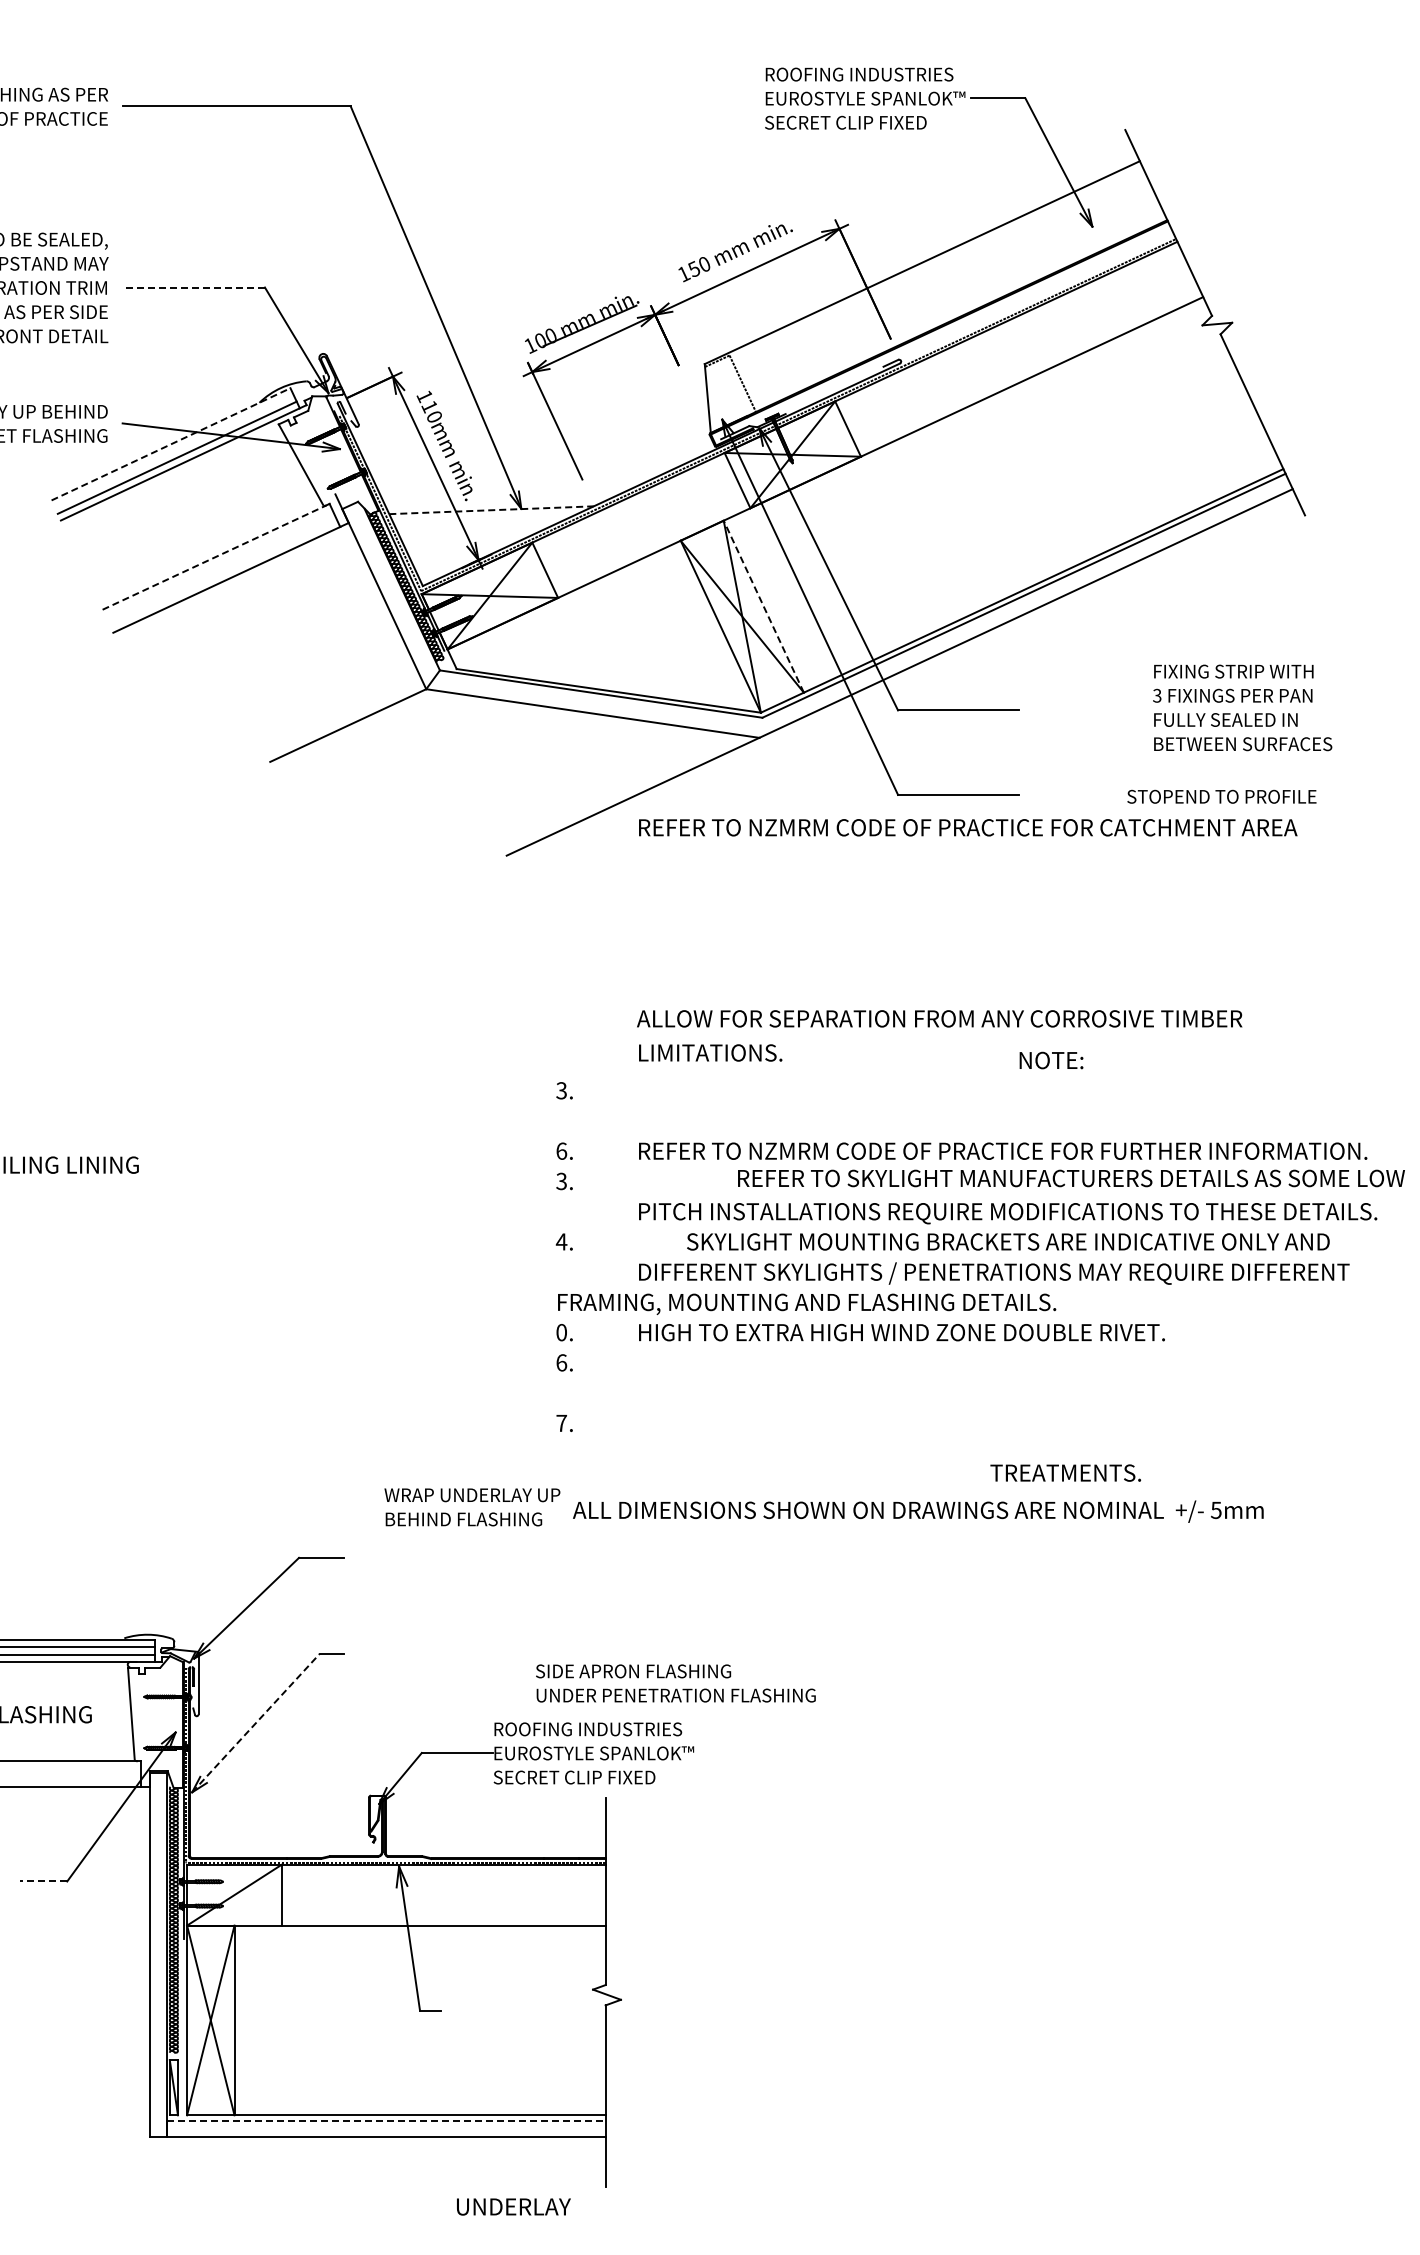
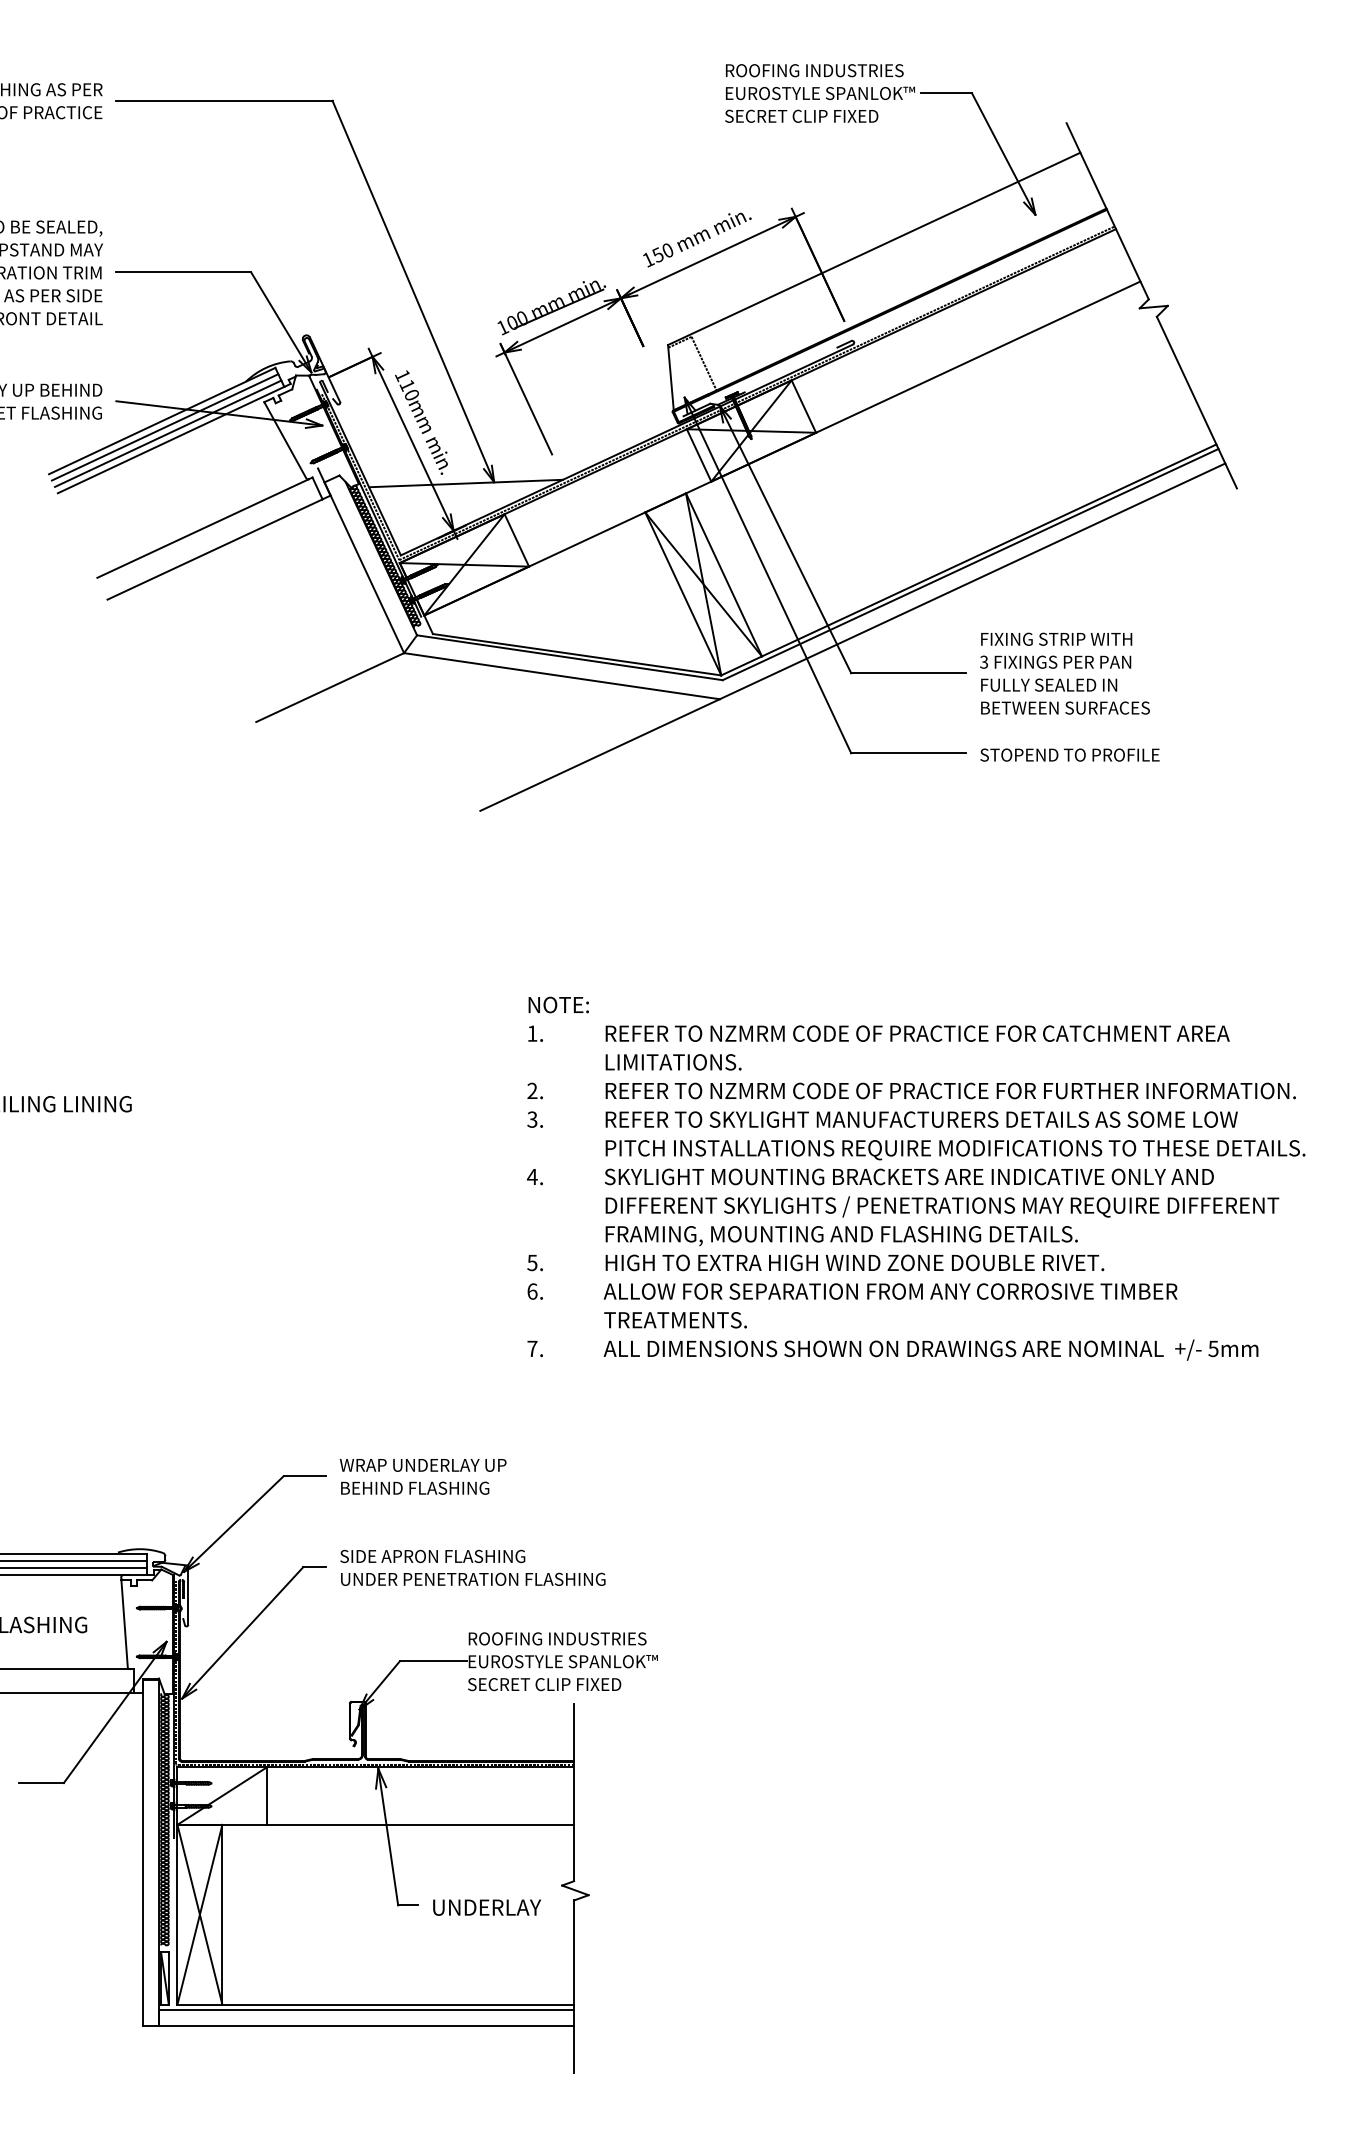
line: (193, 287) -> (183, 272), dashed -> solid
line: (171, 444) -> (162, 421), dashed -> solid
line: (173, 450) -> (164, 426), added
line: (492, 510) -> (466, 483), dashed -> solid
line: (214, 557) -> (203, 528), dashed -> solid
line: (763, 606) -> (723, 574), dashed -> solid
text: (1242, 707) -> (1064, 673), moved
text: (1221, 796) -> (1069, 754), moved
text: (968, 827) -> (917, 1033), moved
text: (939, 1018) -> (890, 1291), moved
text: (710, 1052) -> (673, 1061), moved
text: (1051, 1060) -> (558, 1005), moved
text: (561, 1090) -> (532, 1033), 3. -> 1.
text: (561, 1150) -> (532, 1090), 6. -> 2.
text: (1071, 1178) -> (921, 1119), moved
text: (1008, 1241) -> (909, 1176), moved
text: (807, 1303) -> (842, 1235), moved
text: (561, 1332) -> (532, 1262), 0. -> 5.
text: (1065, 1472) -> (675, 1319), moved
text: (472, 1507) -> (423, 1476), moved
text: (918, 1511) -> (931, 1349), moved
text: (675, 1683) -> (472, 1567), moved
line: (256, 1722) -> (243, 1632), dashed -> solid
line: (43, 1881) -> (41, 1783), dashed -> solid
line: (386, 2120) -> (366, 2009), dashed -> solid
text: (513, 2206) -> (486, 1907), moved

